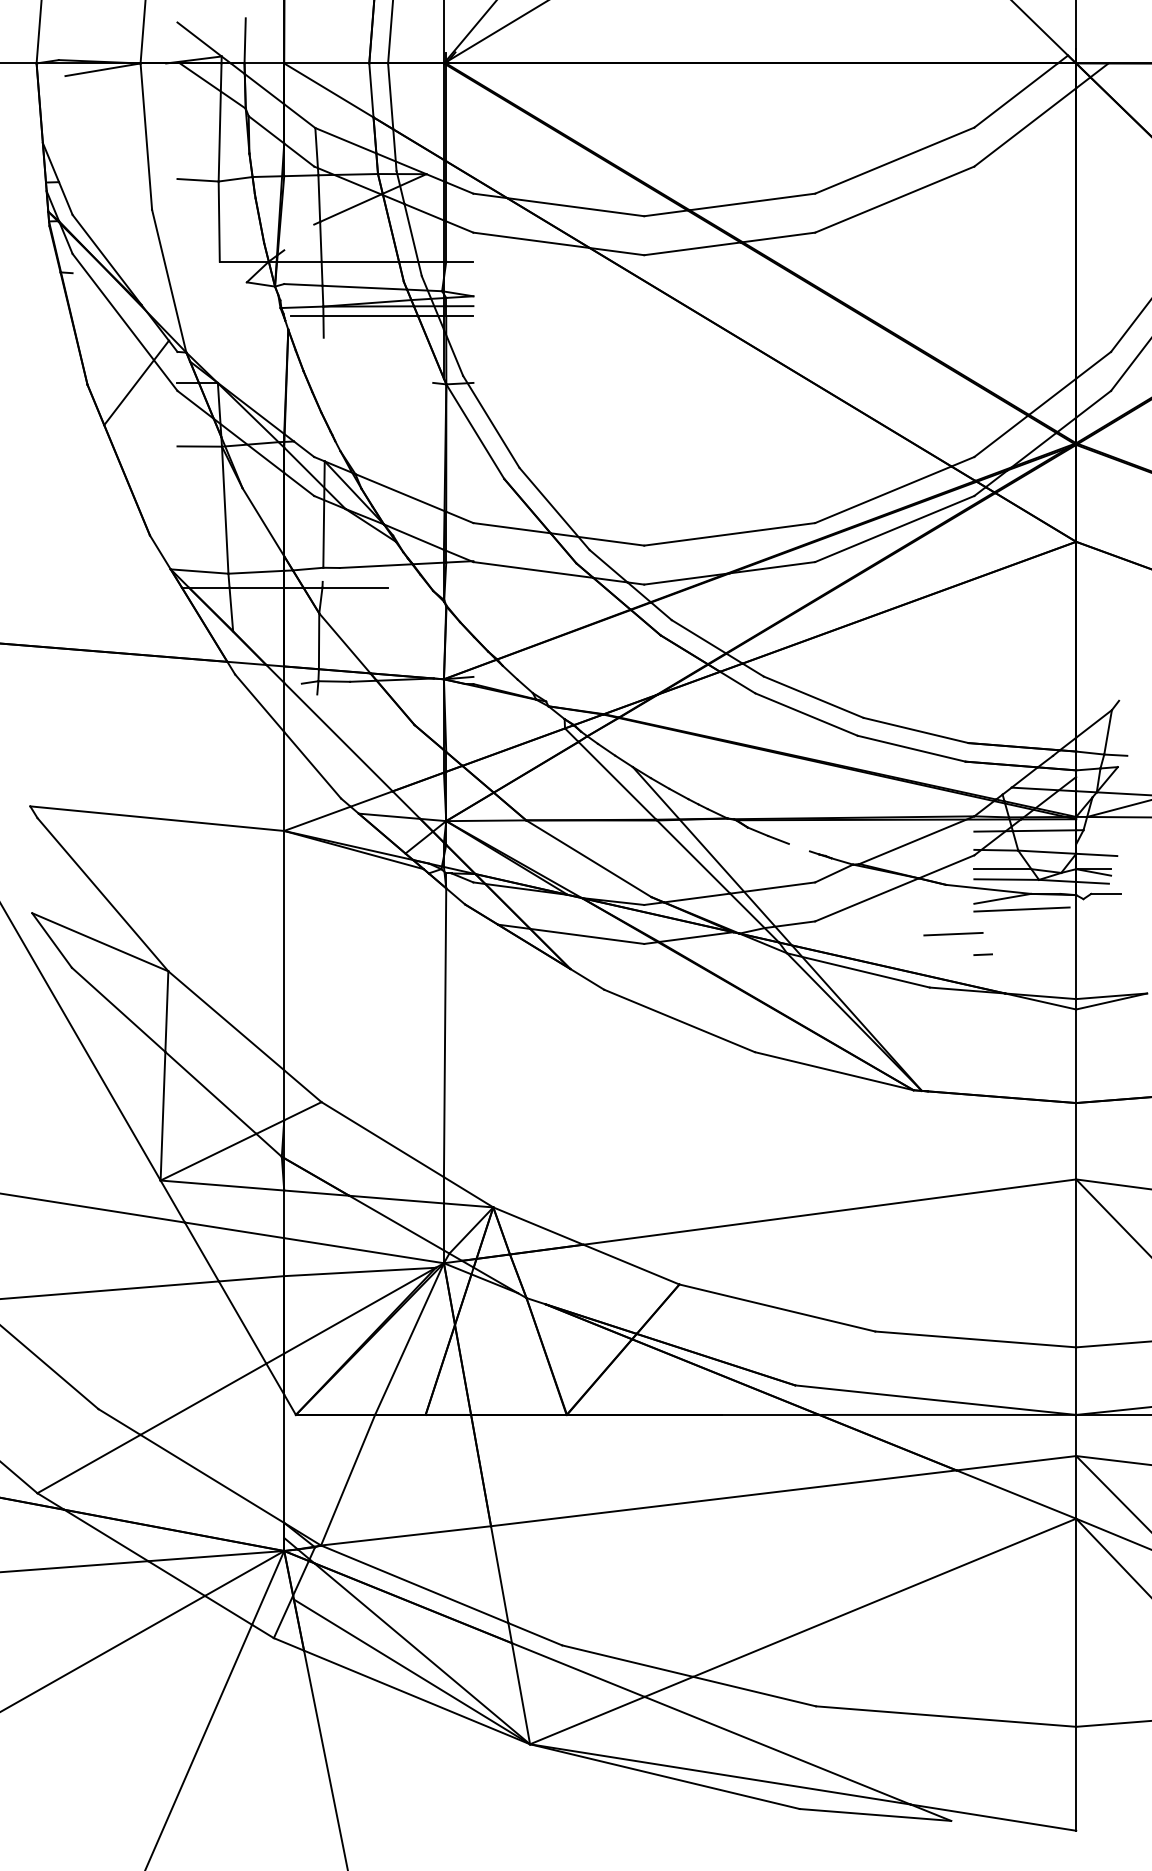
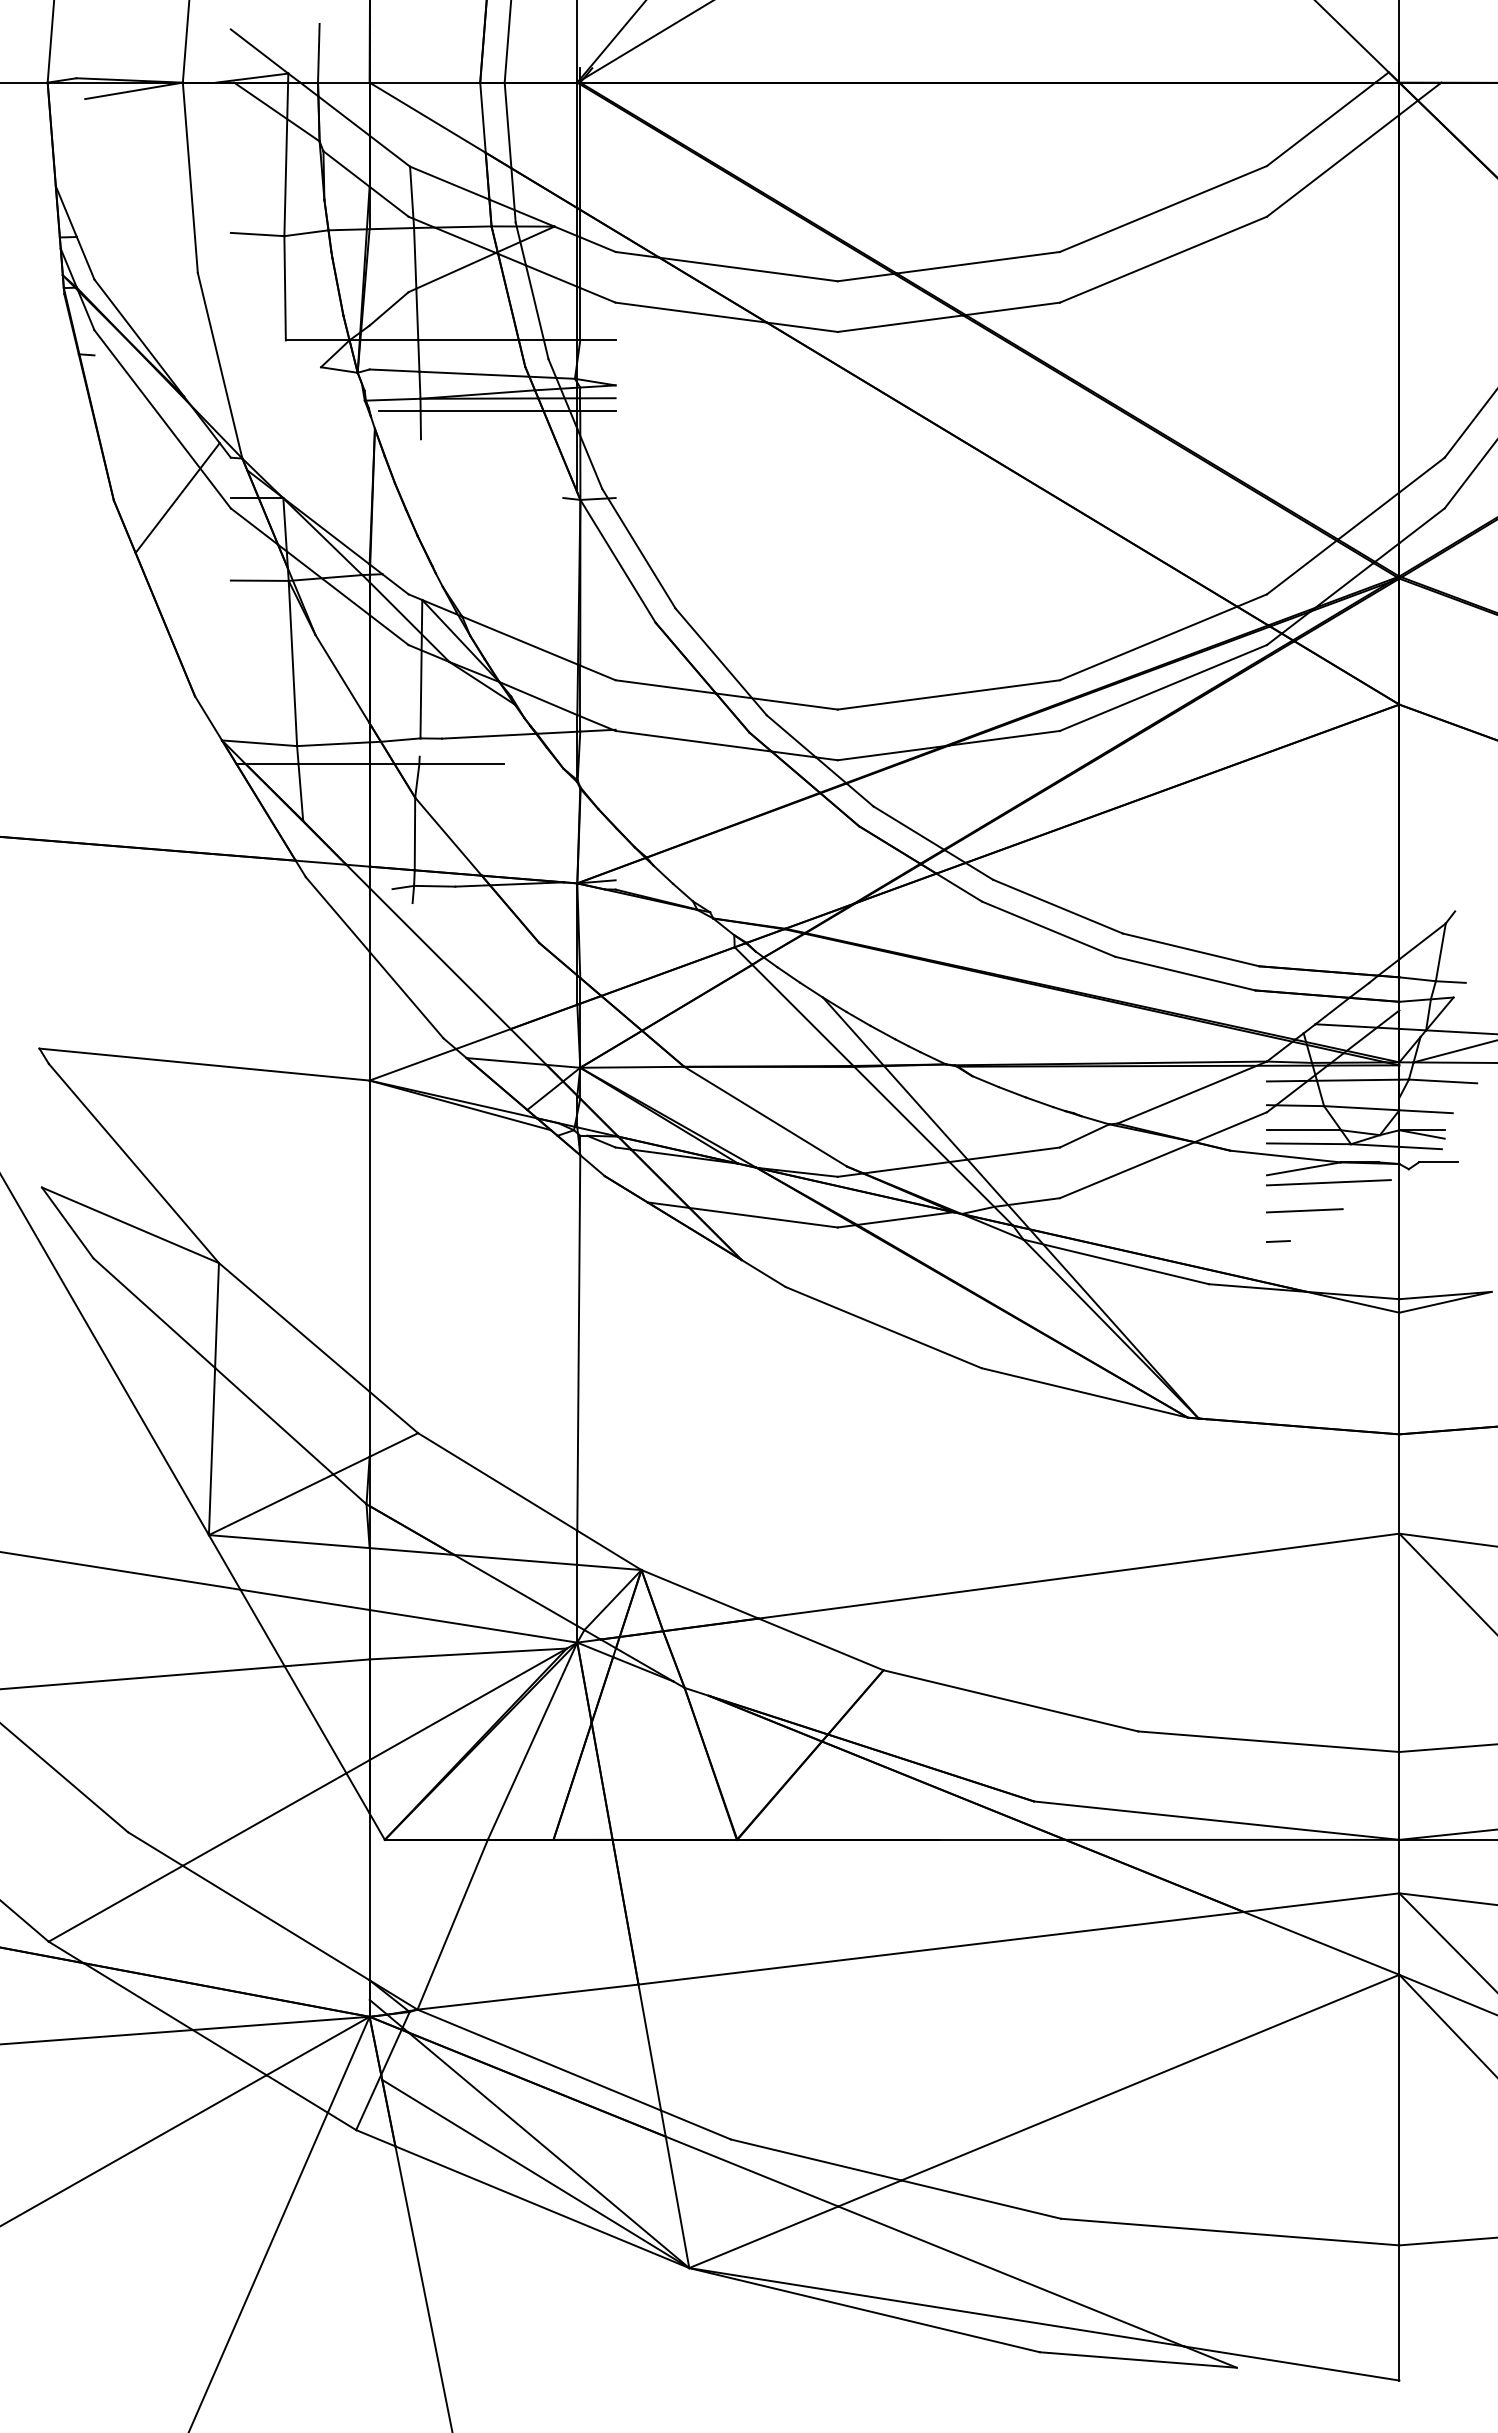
line: (298, 237) -> (388, 308), added
line: (1109, 831) -> (1442, 1081), added
line: (799, 847) -> (1039, 1102), added
line: (953, 933) -> (1304, 1210), moved

